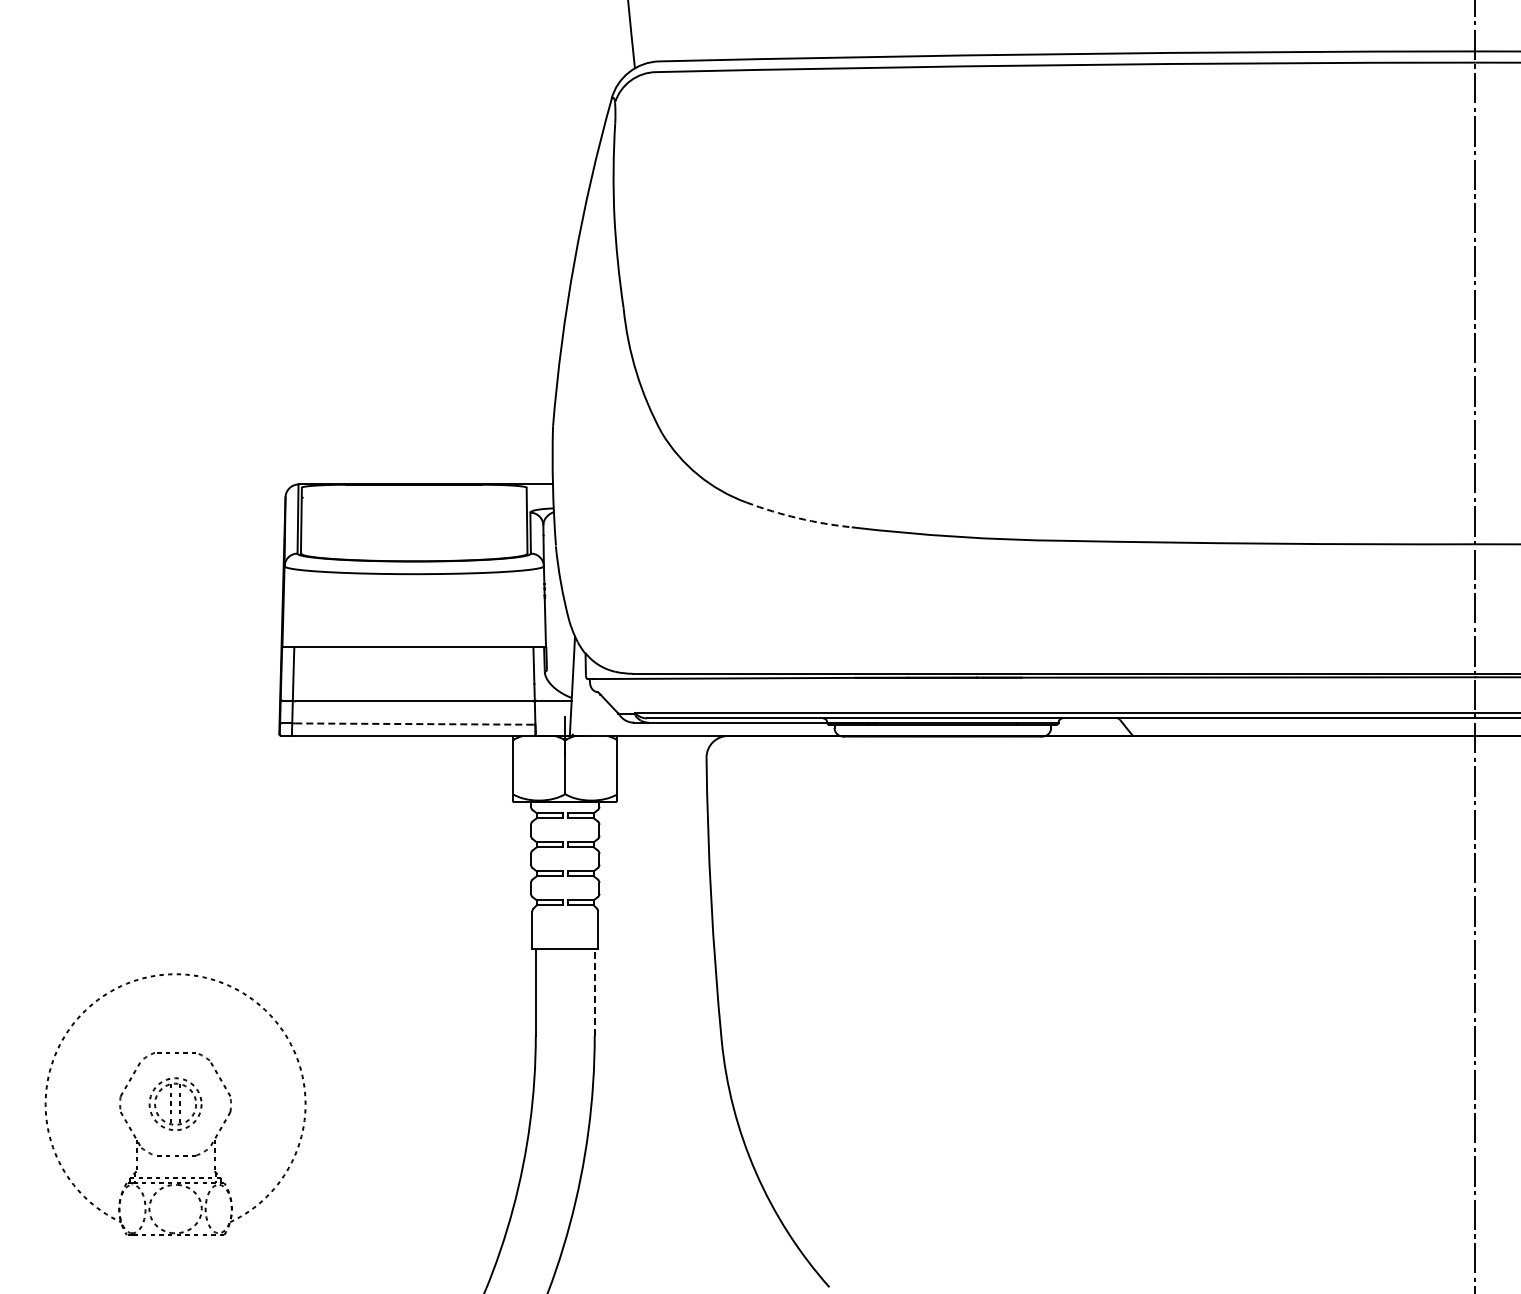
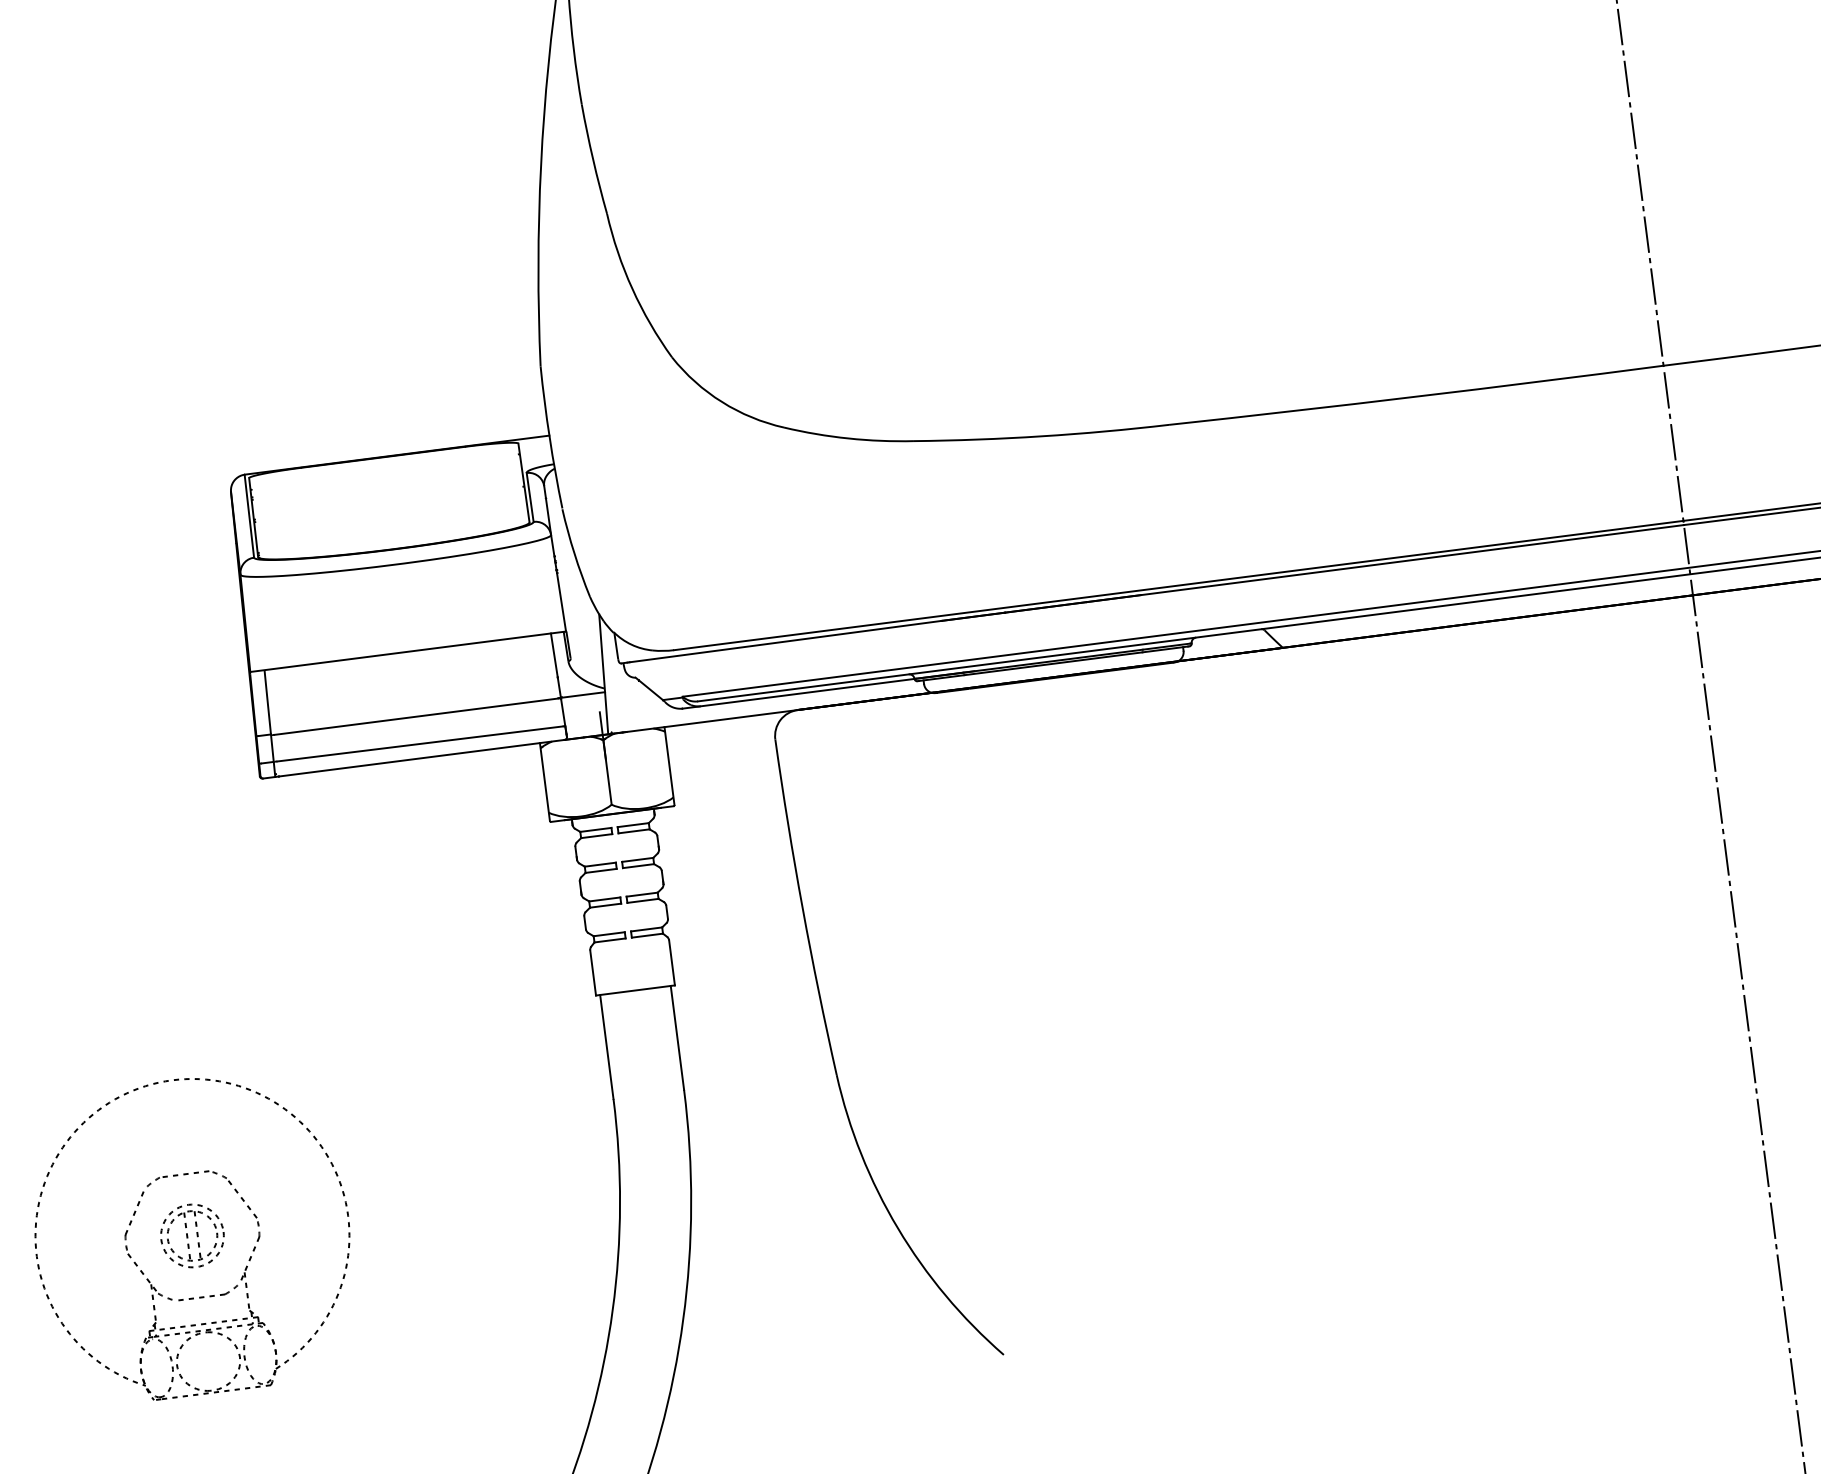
arc: (798, 518) -> (848, 438), dashed -> solid
line: (414, 724) -> (420, 744), dashed -> solid
line: (594, 992) -> (677, 1037), dashed -> solid

